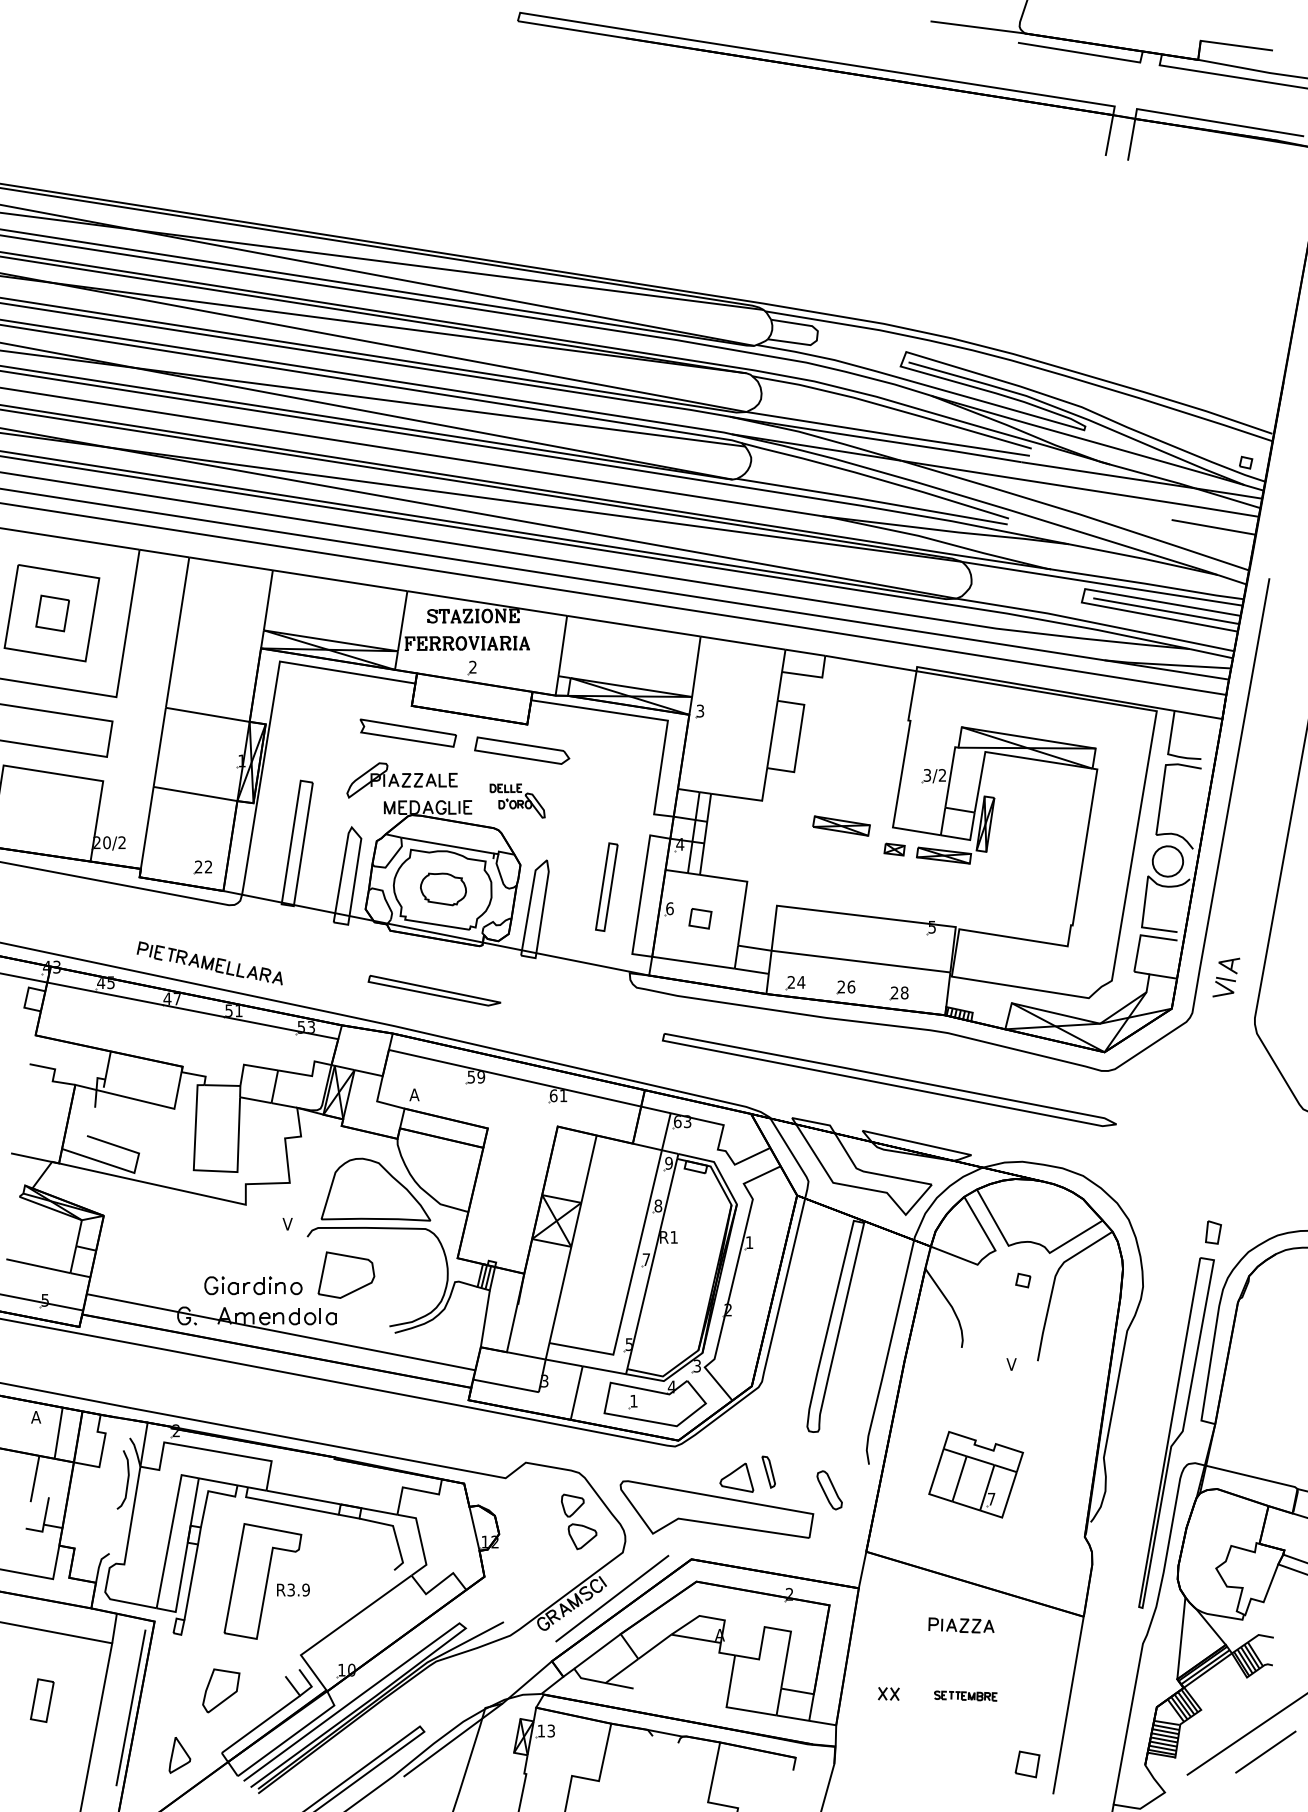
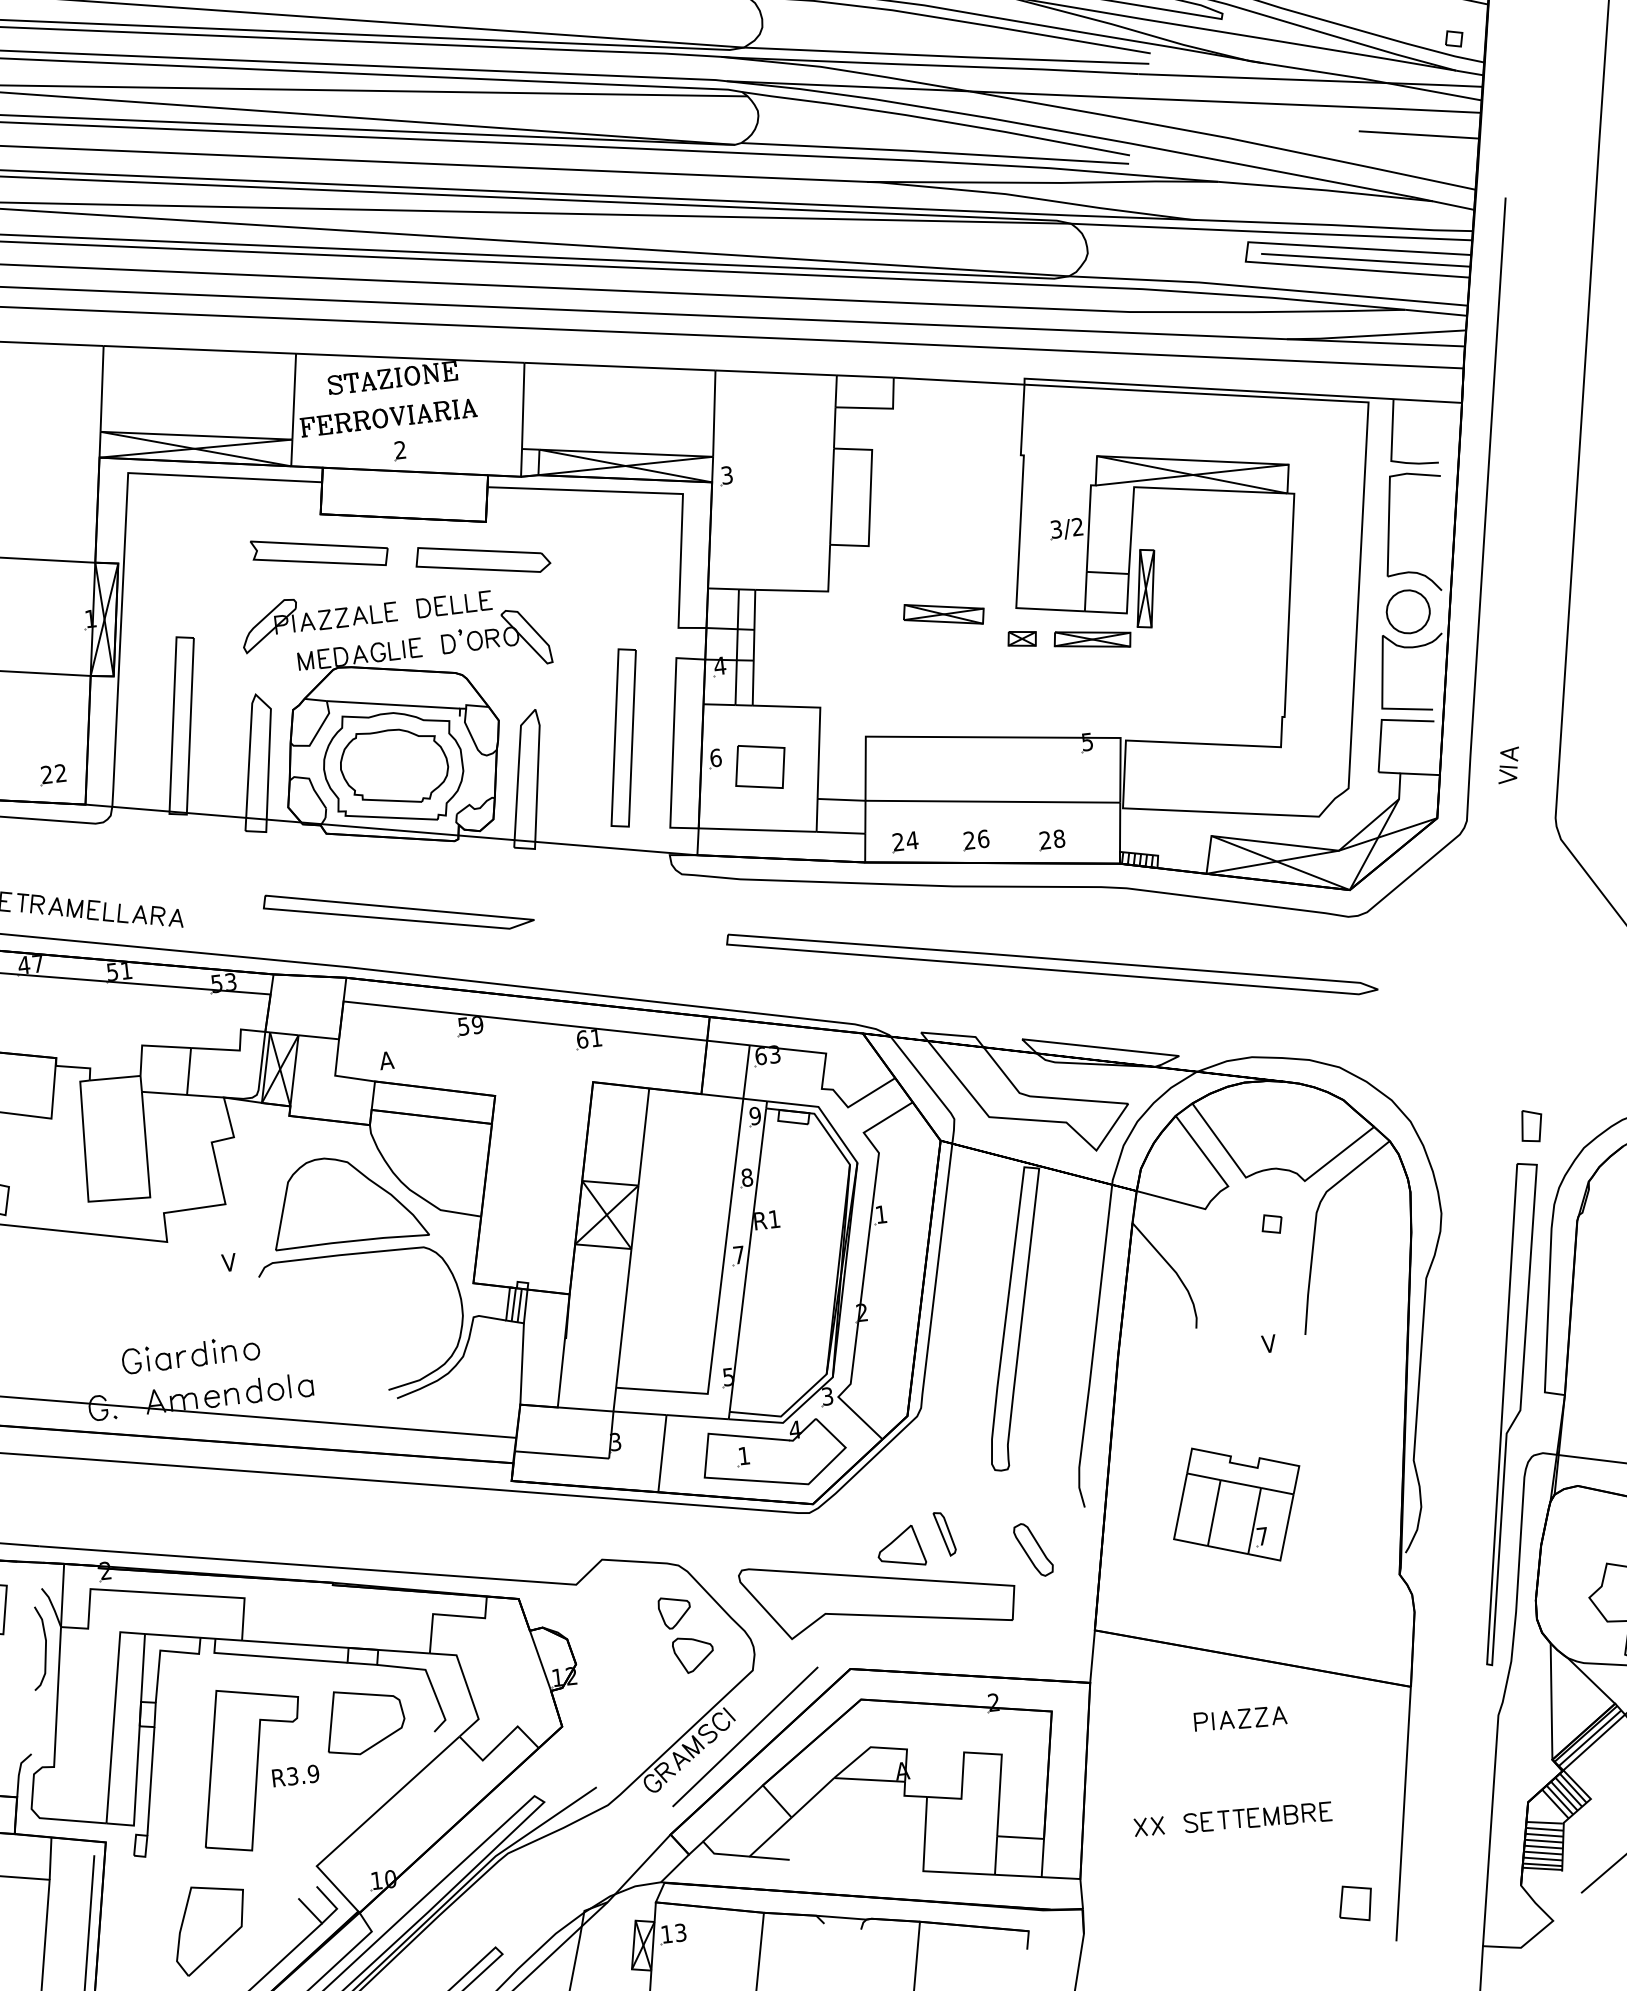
part: (517, 800) -> (484, 630), size x1.67
part: (606, 886) -> (623, 736), size x1.43
part: (443, 889) -> (394, 767), size x1.67
part: (700, 918) -> (760, 766), size x1.67
part: (1225, 976) -> (1507, 764), size x0.62
part: (434, 990) -> (398, 910), size x1.43
part: (346, 1274) -> (365, 1720), moved
part: (221, 1690) -> (210, 1928), size x1.43
part: (965, 1695) -> (1257, 1816), size x1.67

